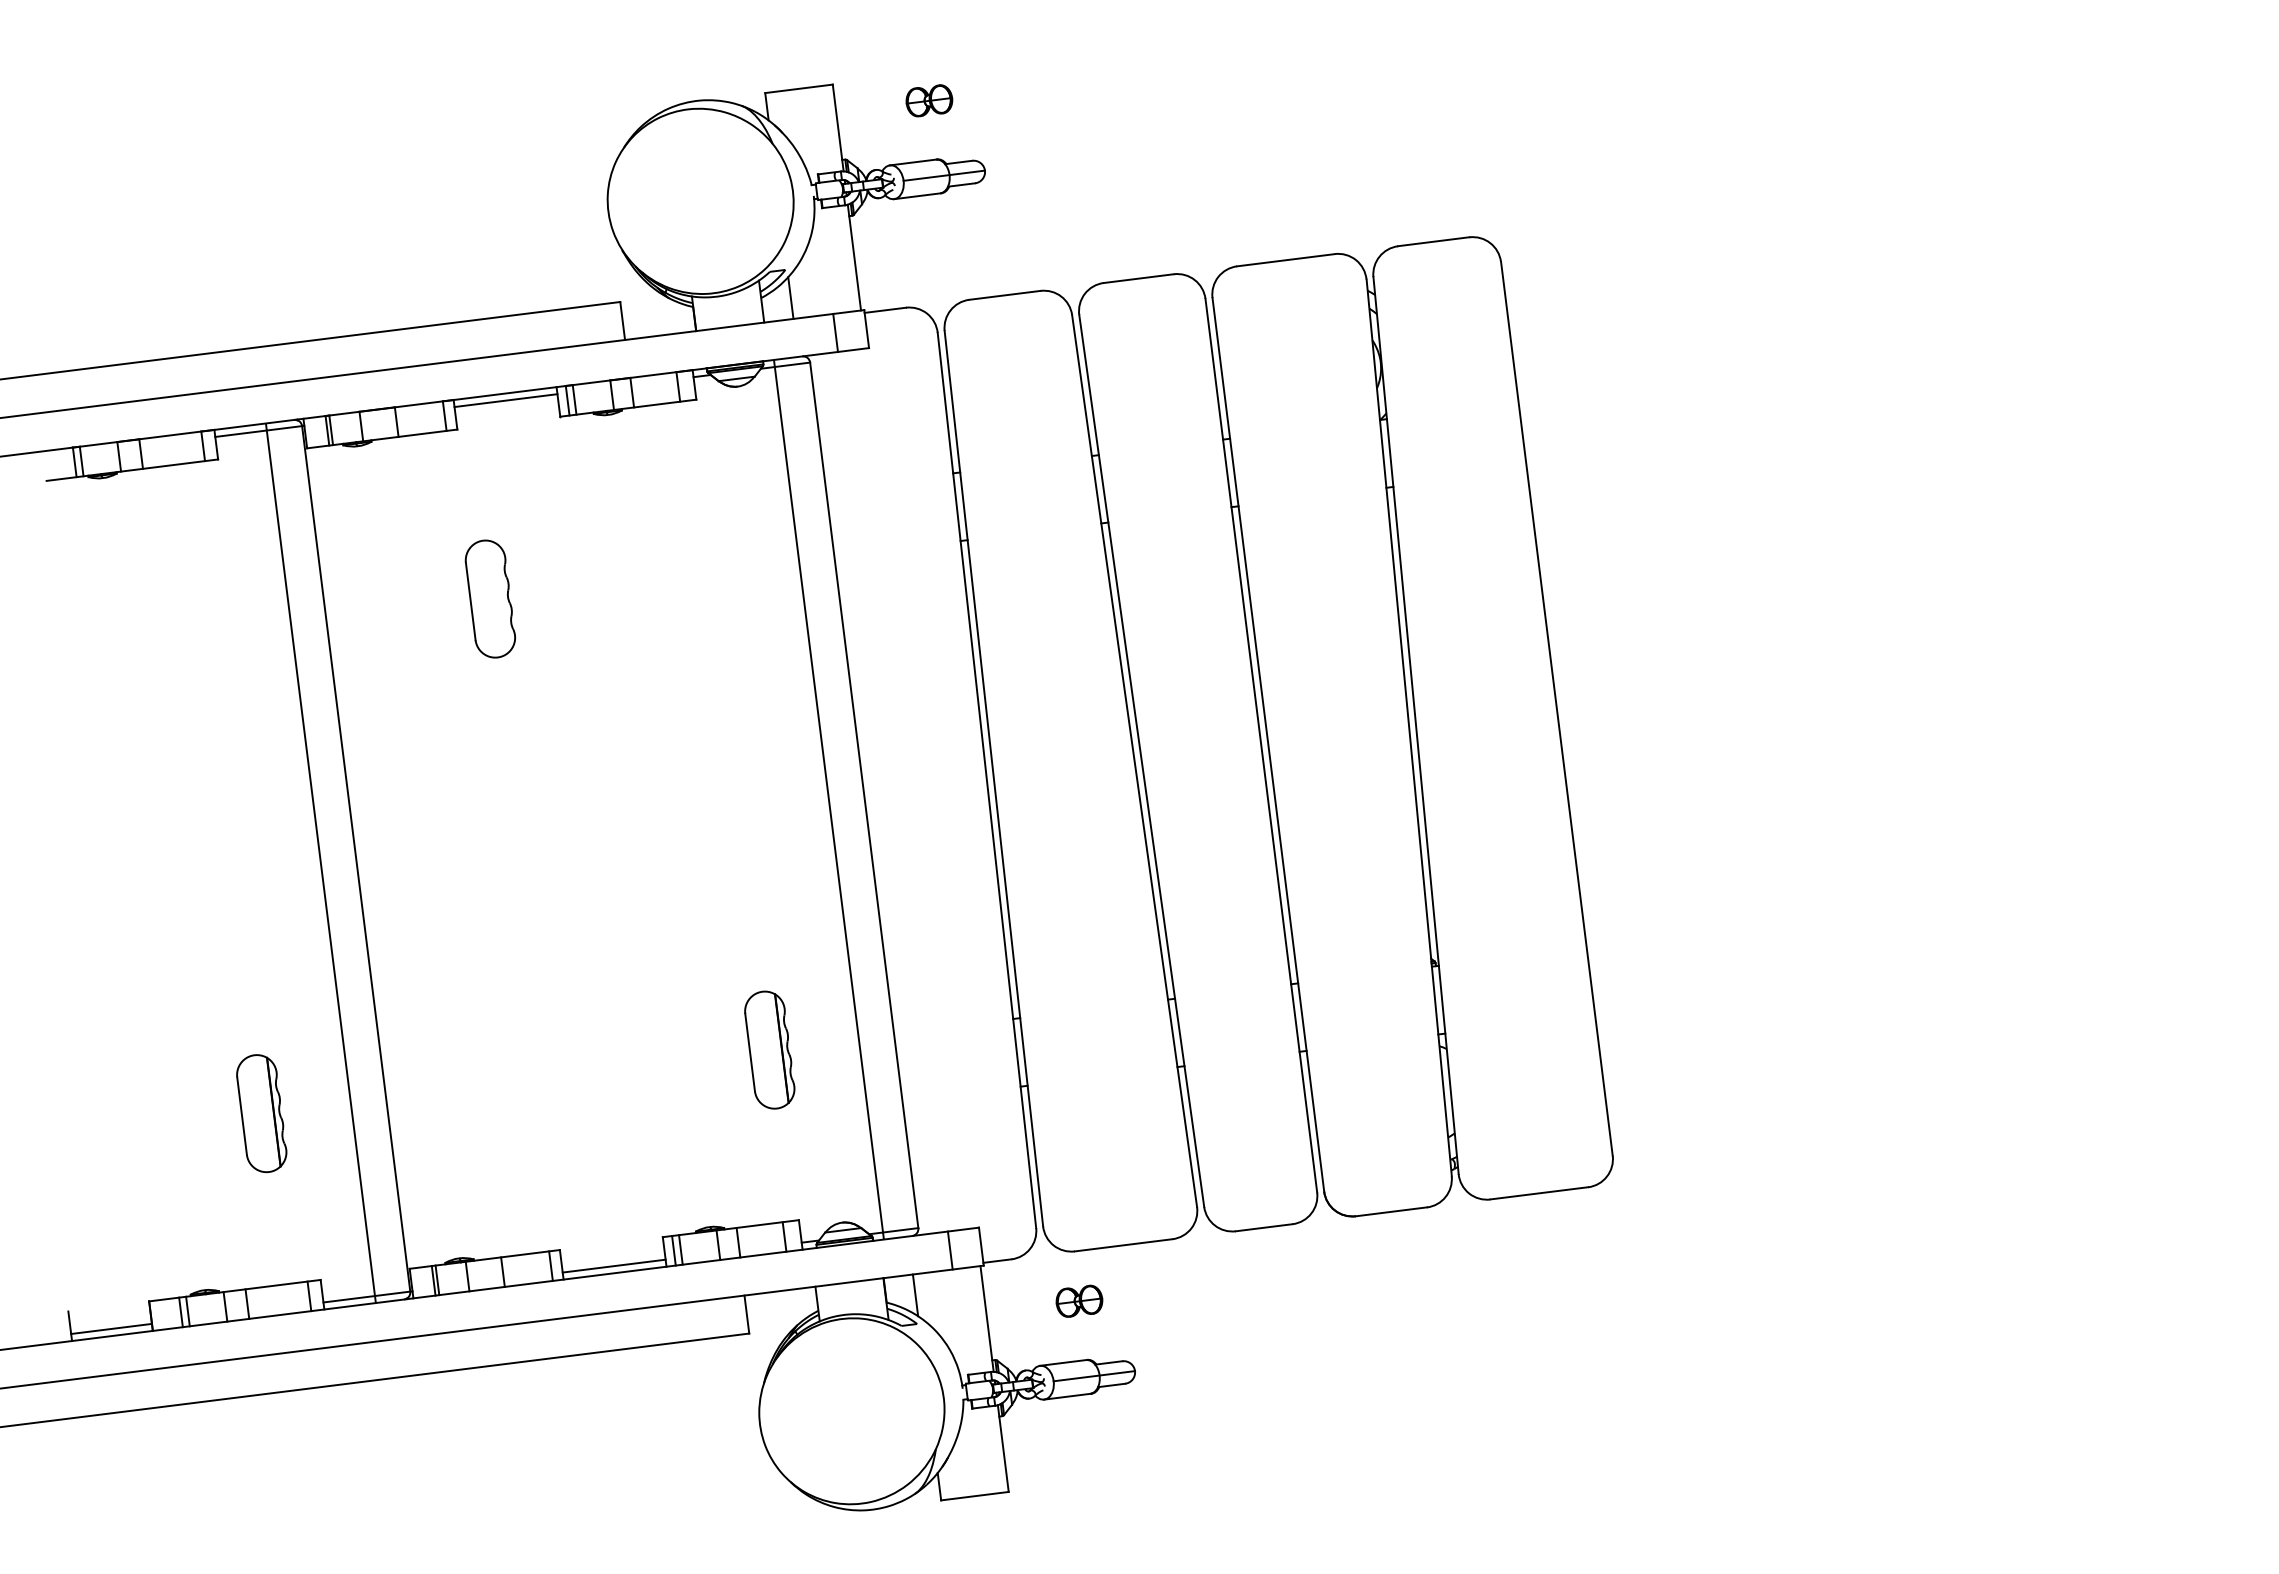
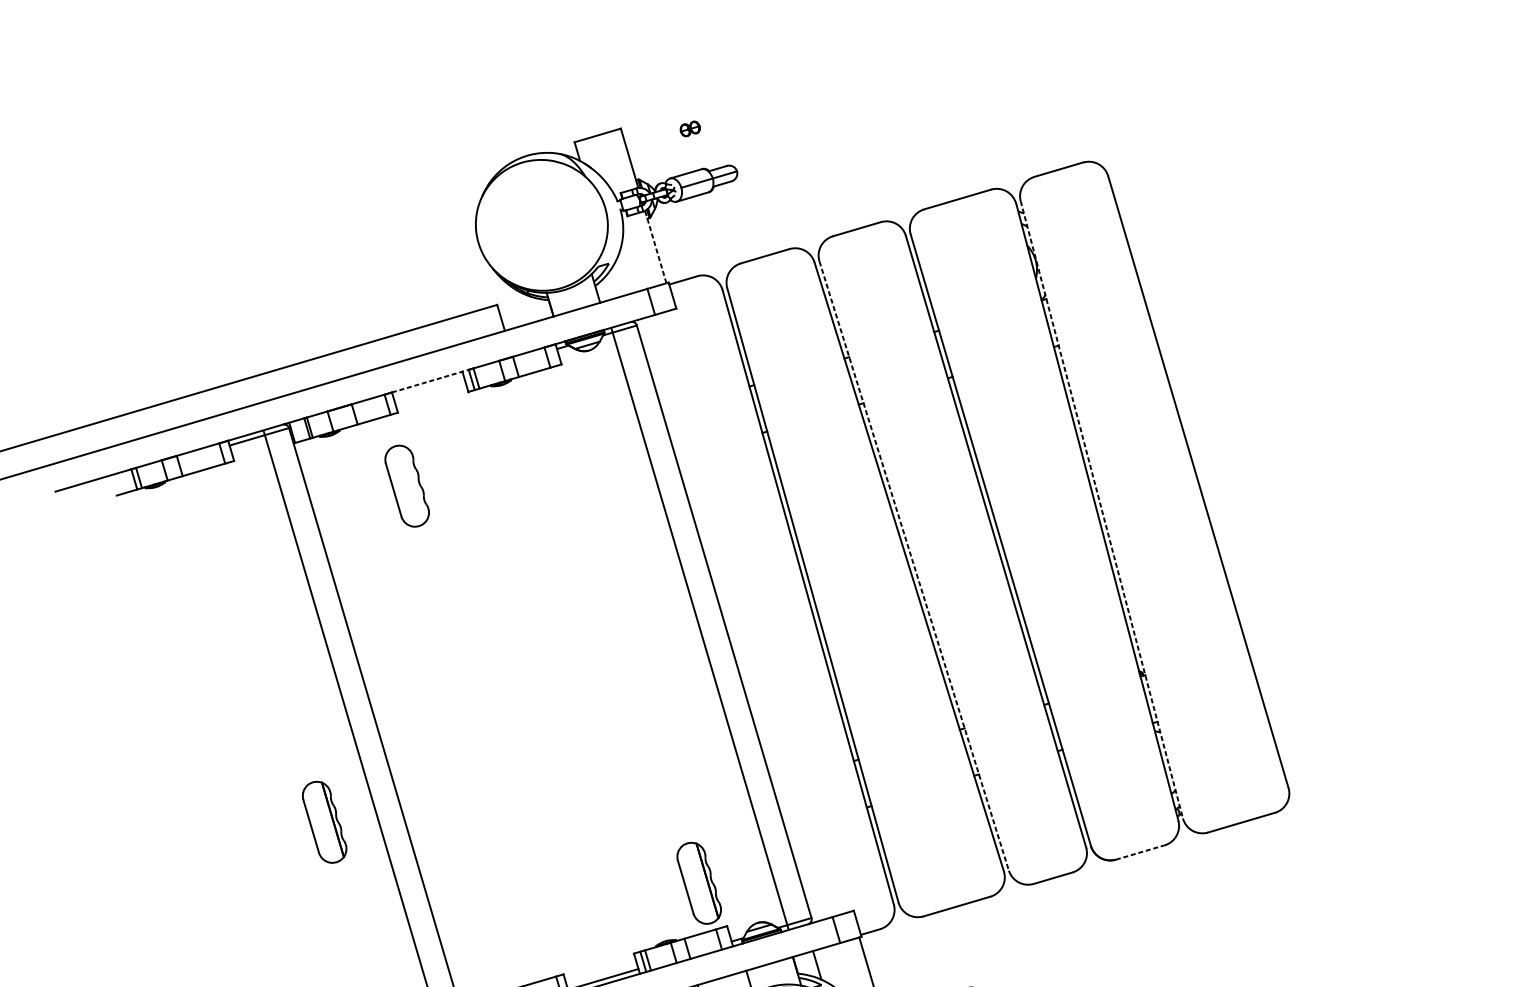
part: (929, 100) -> (690, 128), size x0.6
line: (854, 257) -> (655, 246), solid -> dashed
line: (790, 297) -> (615, 282), removed
line: (510, 392) -> (430, 380), solid -> dashed
line: (505, 400) -> (428, 386), removed
part: (489, 598) -> (406, 485), moved
line: (1416, 725) -> (1102, 509), solid -> dashed
line: (1141, 761) -> (914, 566), solid -> dashed
part: (769, 1049) -> (698, 882), moved
part: (261, 1113) -> (324, 822), moved
line: (1391, 1211) -> (1140, 852), solid -> dashed
part: (1079, 1300) -> (932, 950), removed

